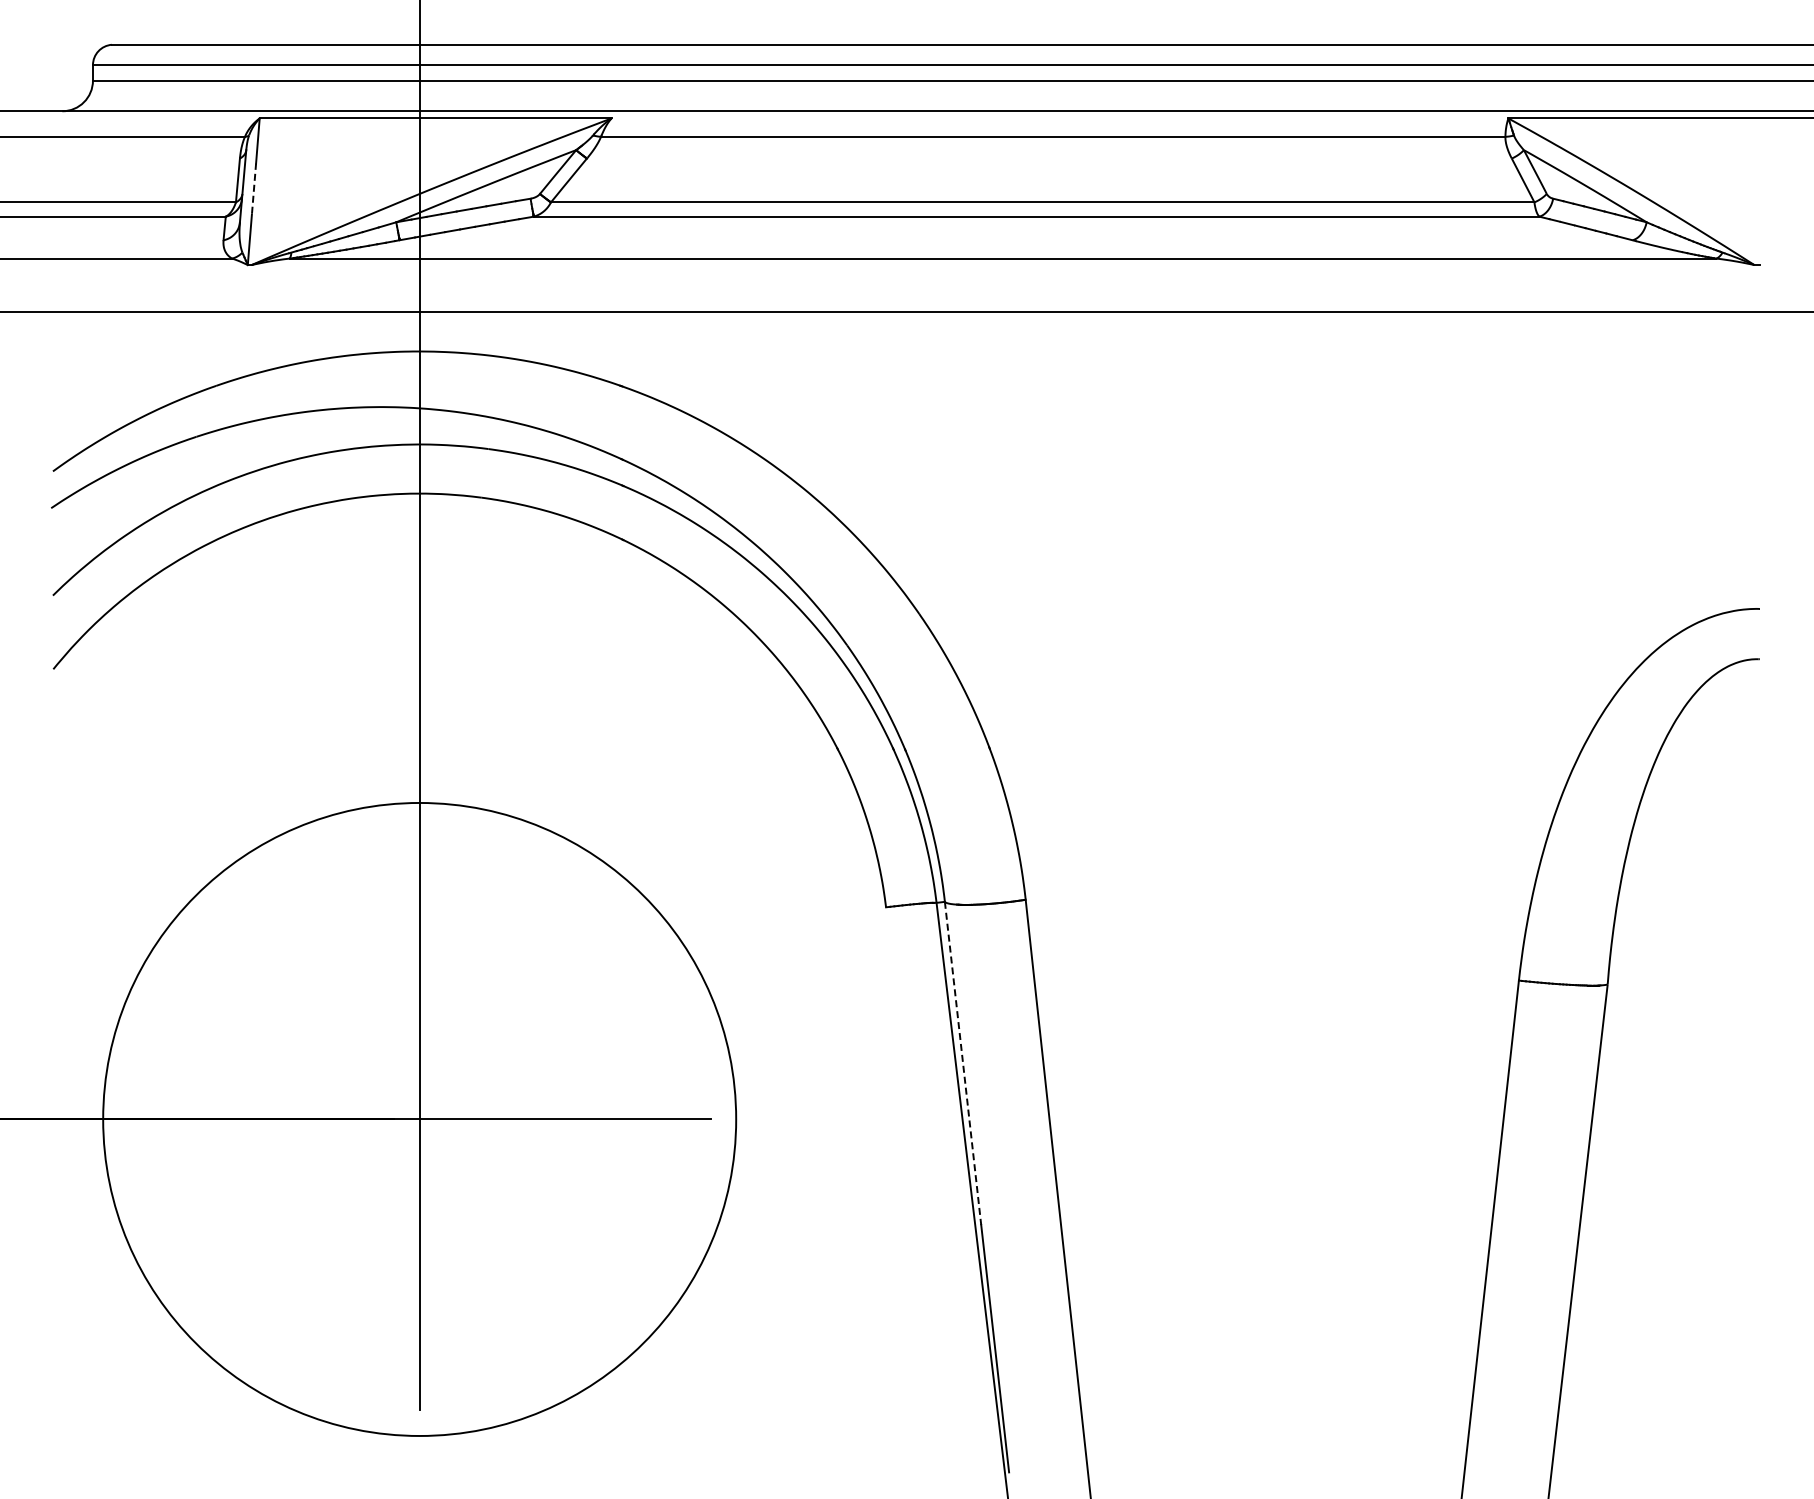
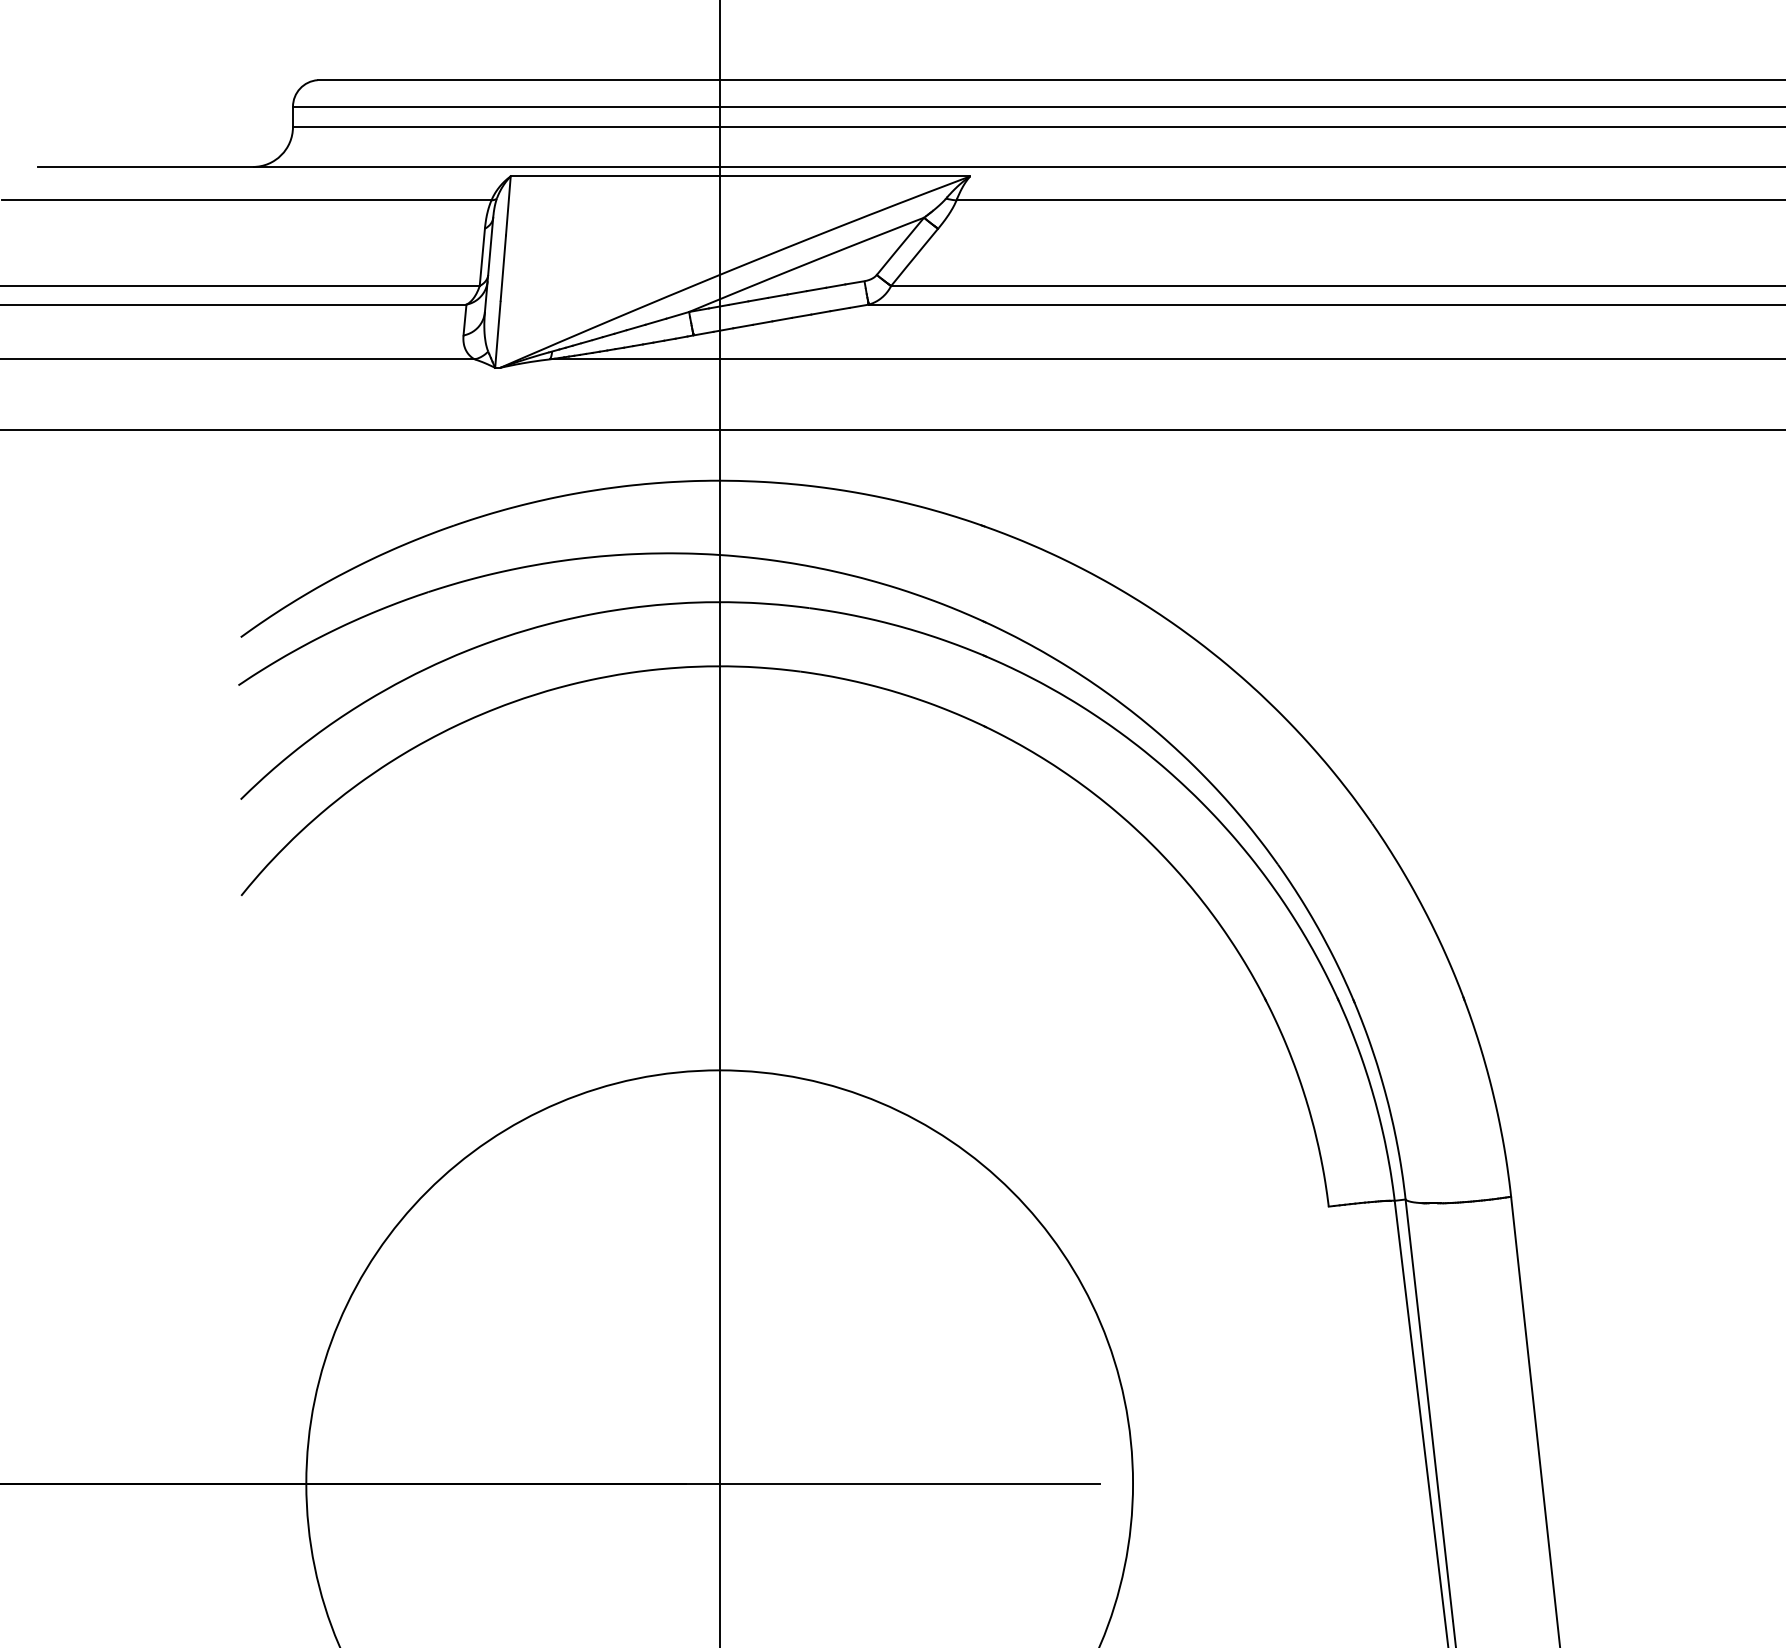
line: (254, 188) -> (503, 267), dashed -> solid
line: (963, 1063) -> (1429, 1410), dashed -> solid

